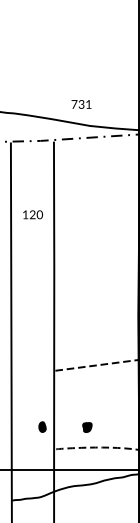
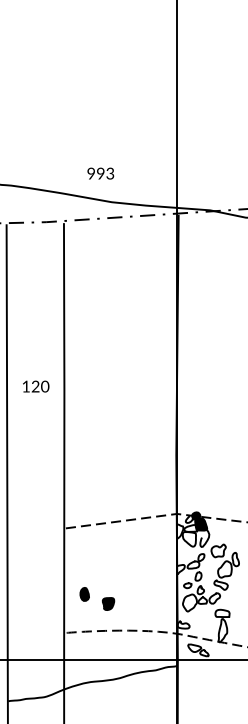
text: (81, 104) -> (100, 173), 731 -> 993
text: (33, 214) -> (36, 386), moved
part: (42, 427) -> (84, 594), moved

